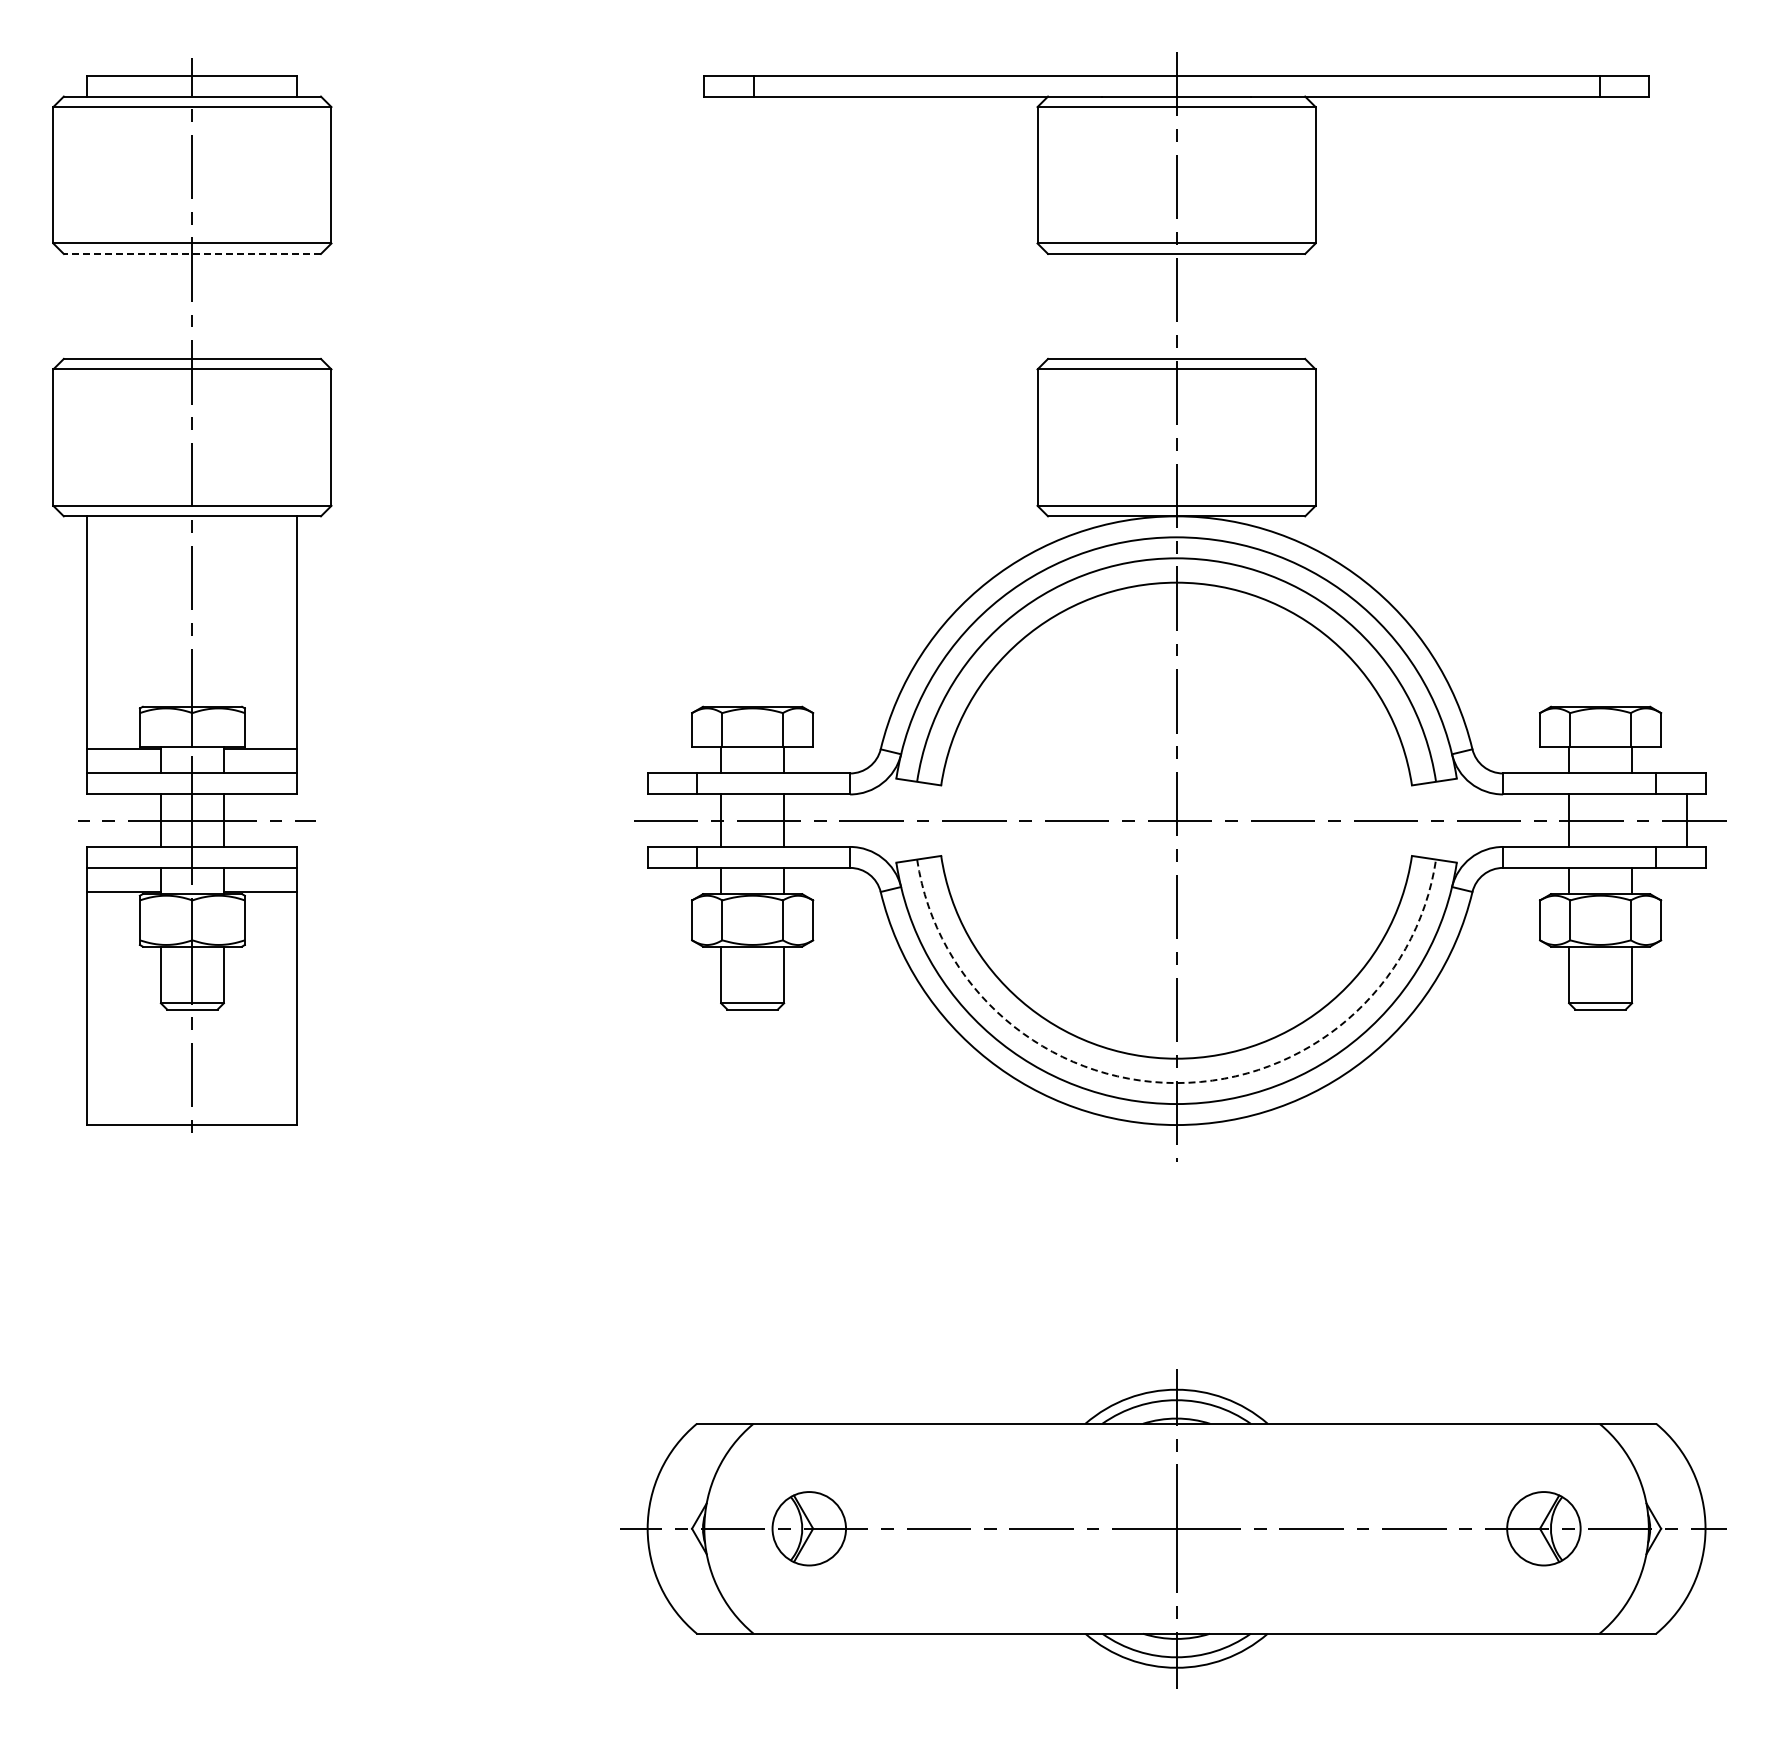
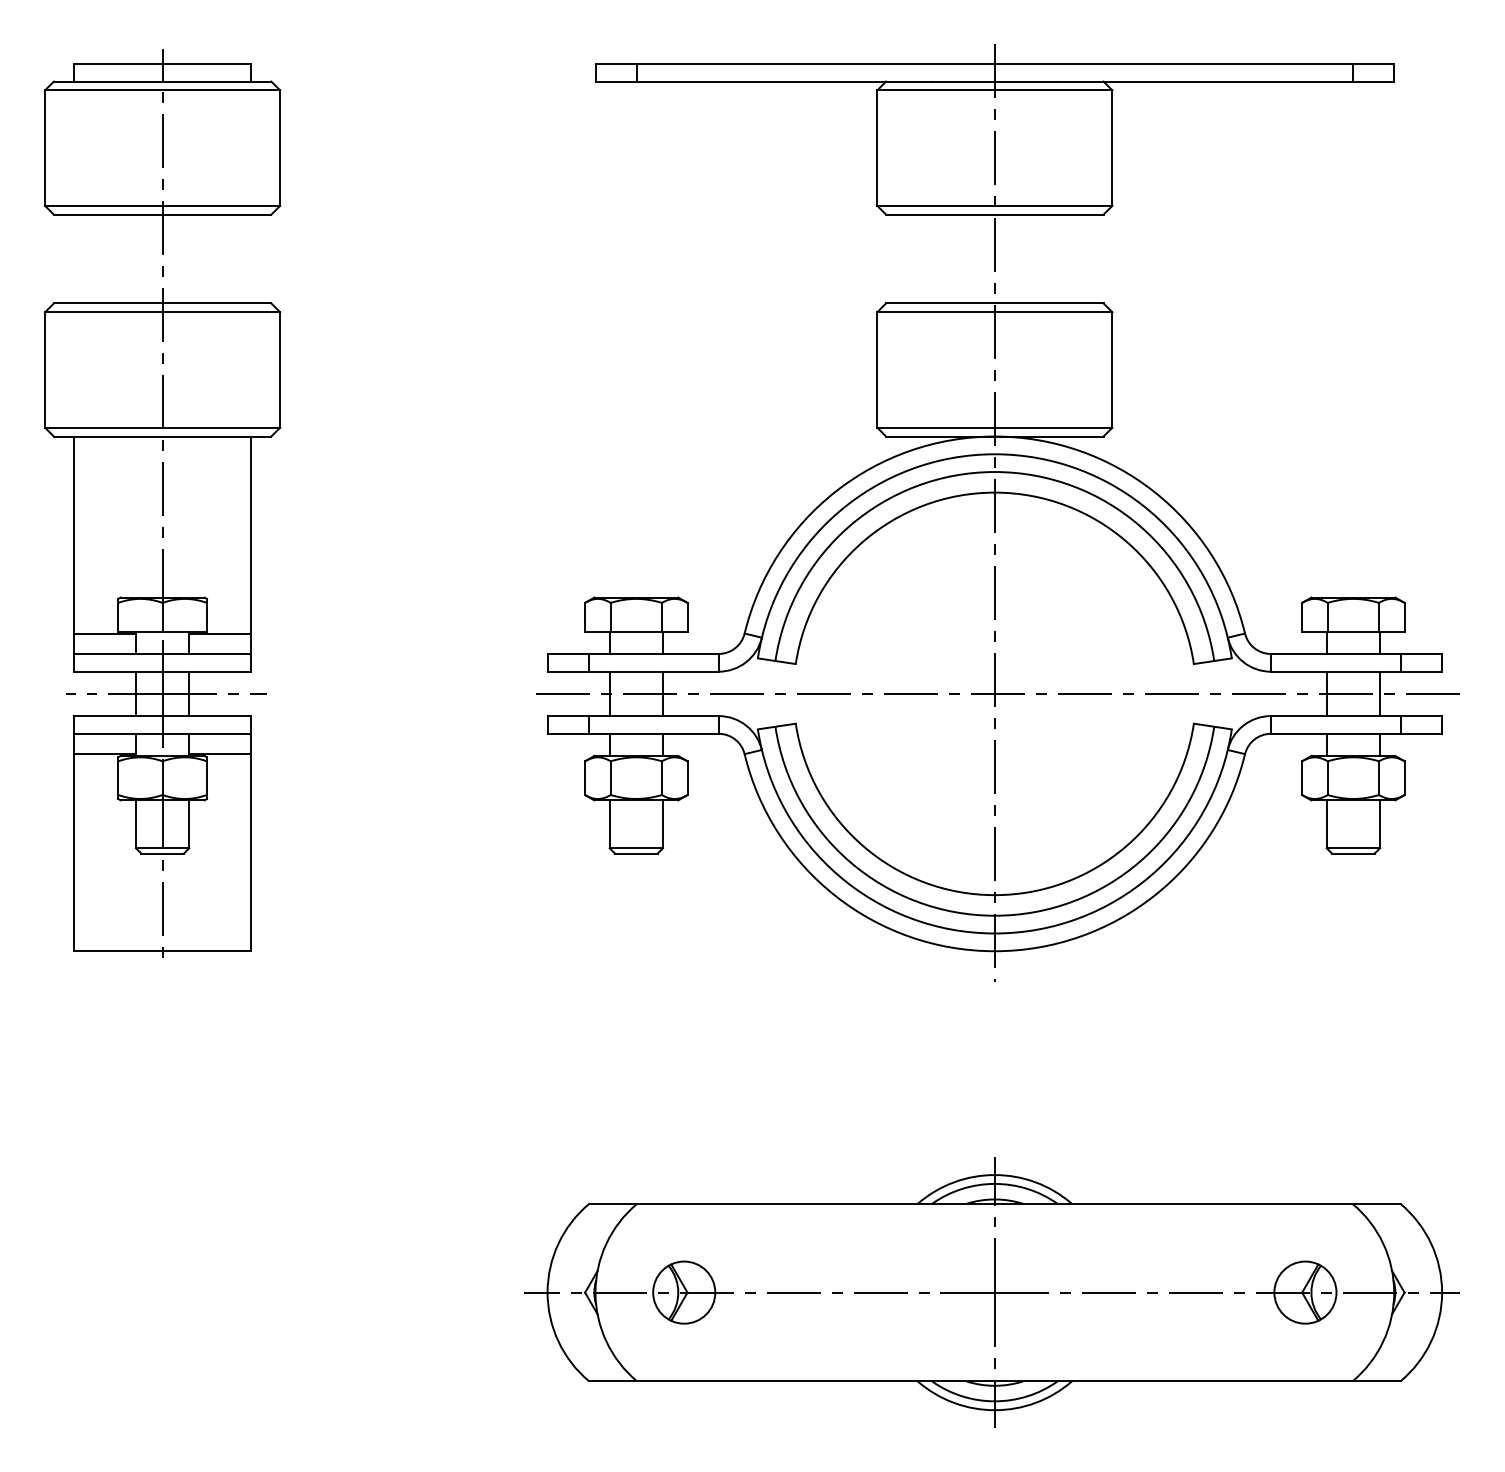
line: (192, 253) -> (162, 214), dashed -> solid
line: (1687, 820) -> (1380, 693), moved
arc: (1176, 1083) -> (994, 916), dashed -> solid

